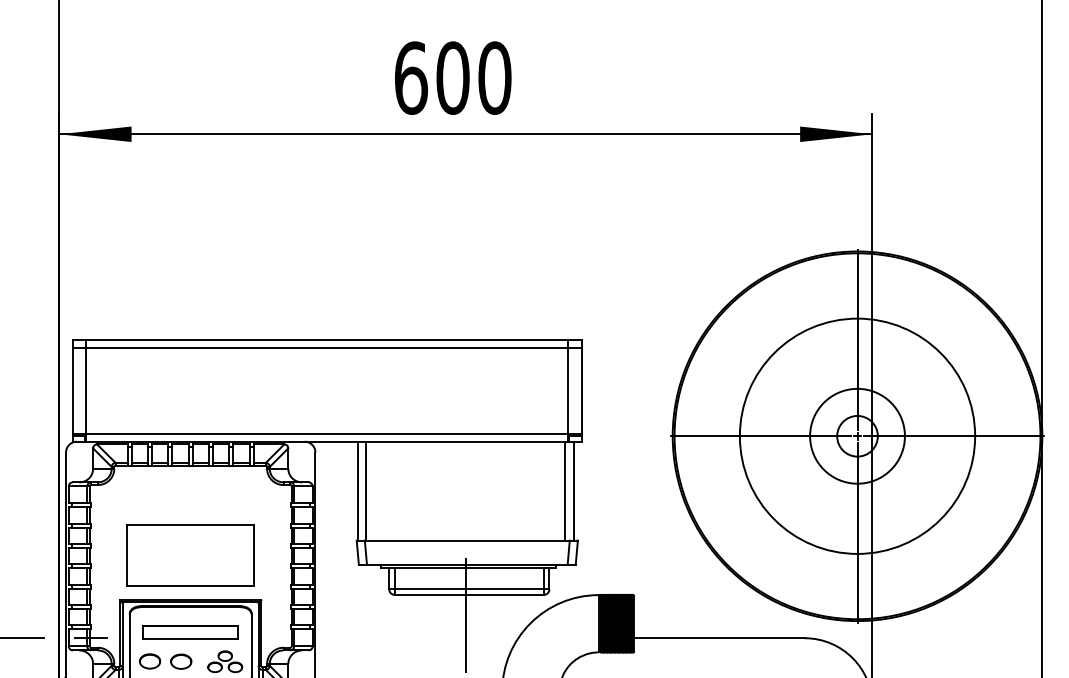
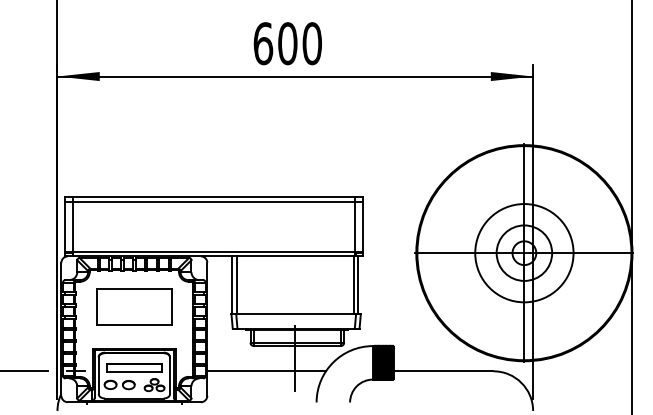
circle: (857, 436) -> (524, 253), size x0.71
part: (190, 554) -> (134, 306), moved
line: (416, 638) -> (266, 371), added

